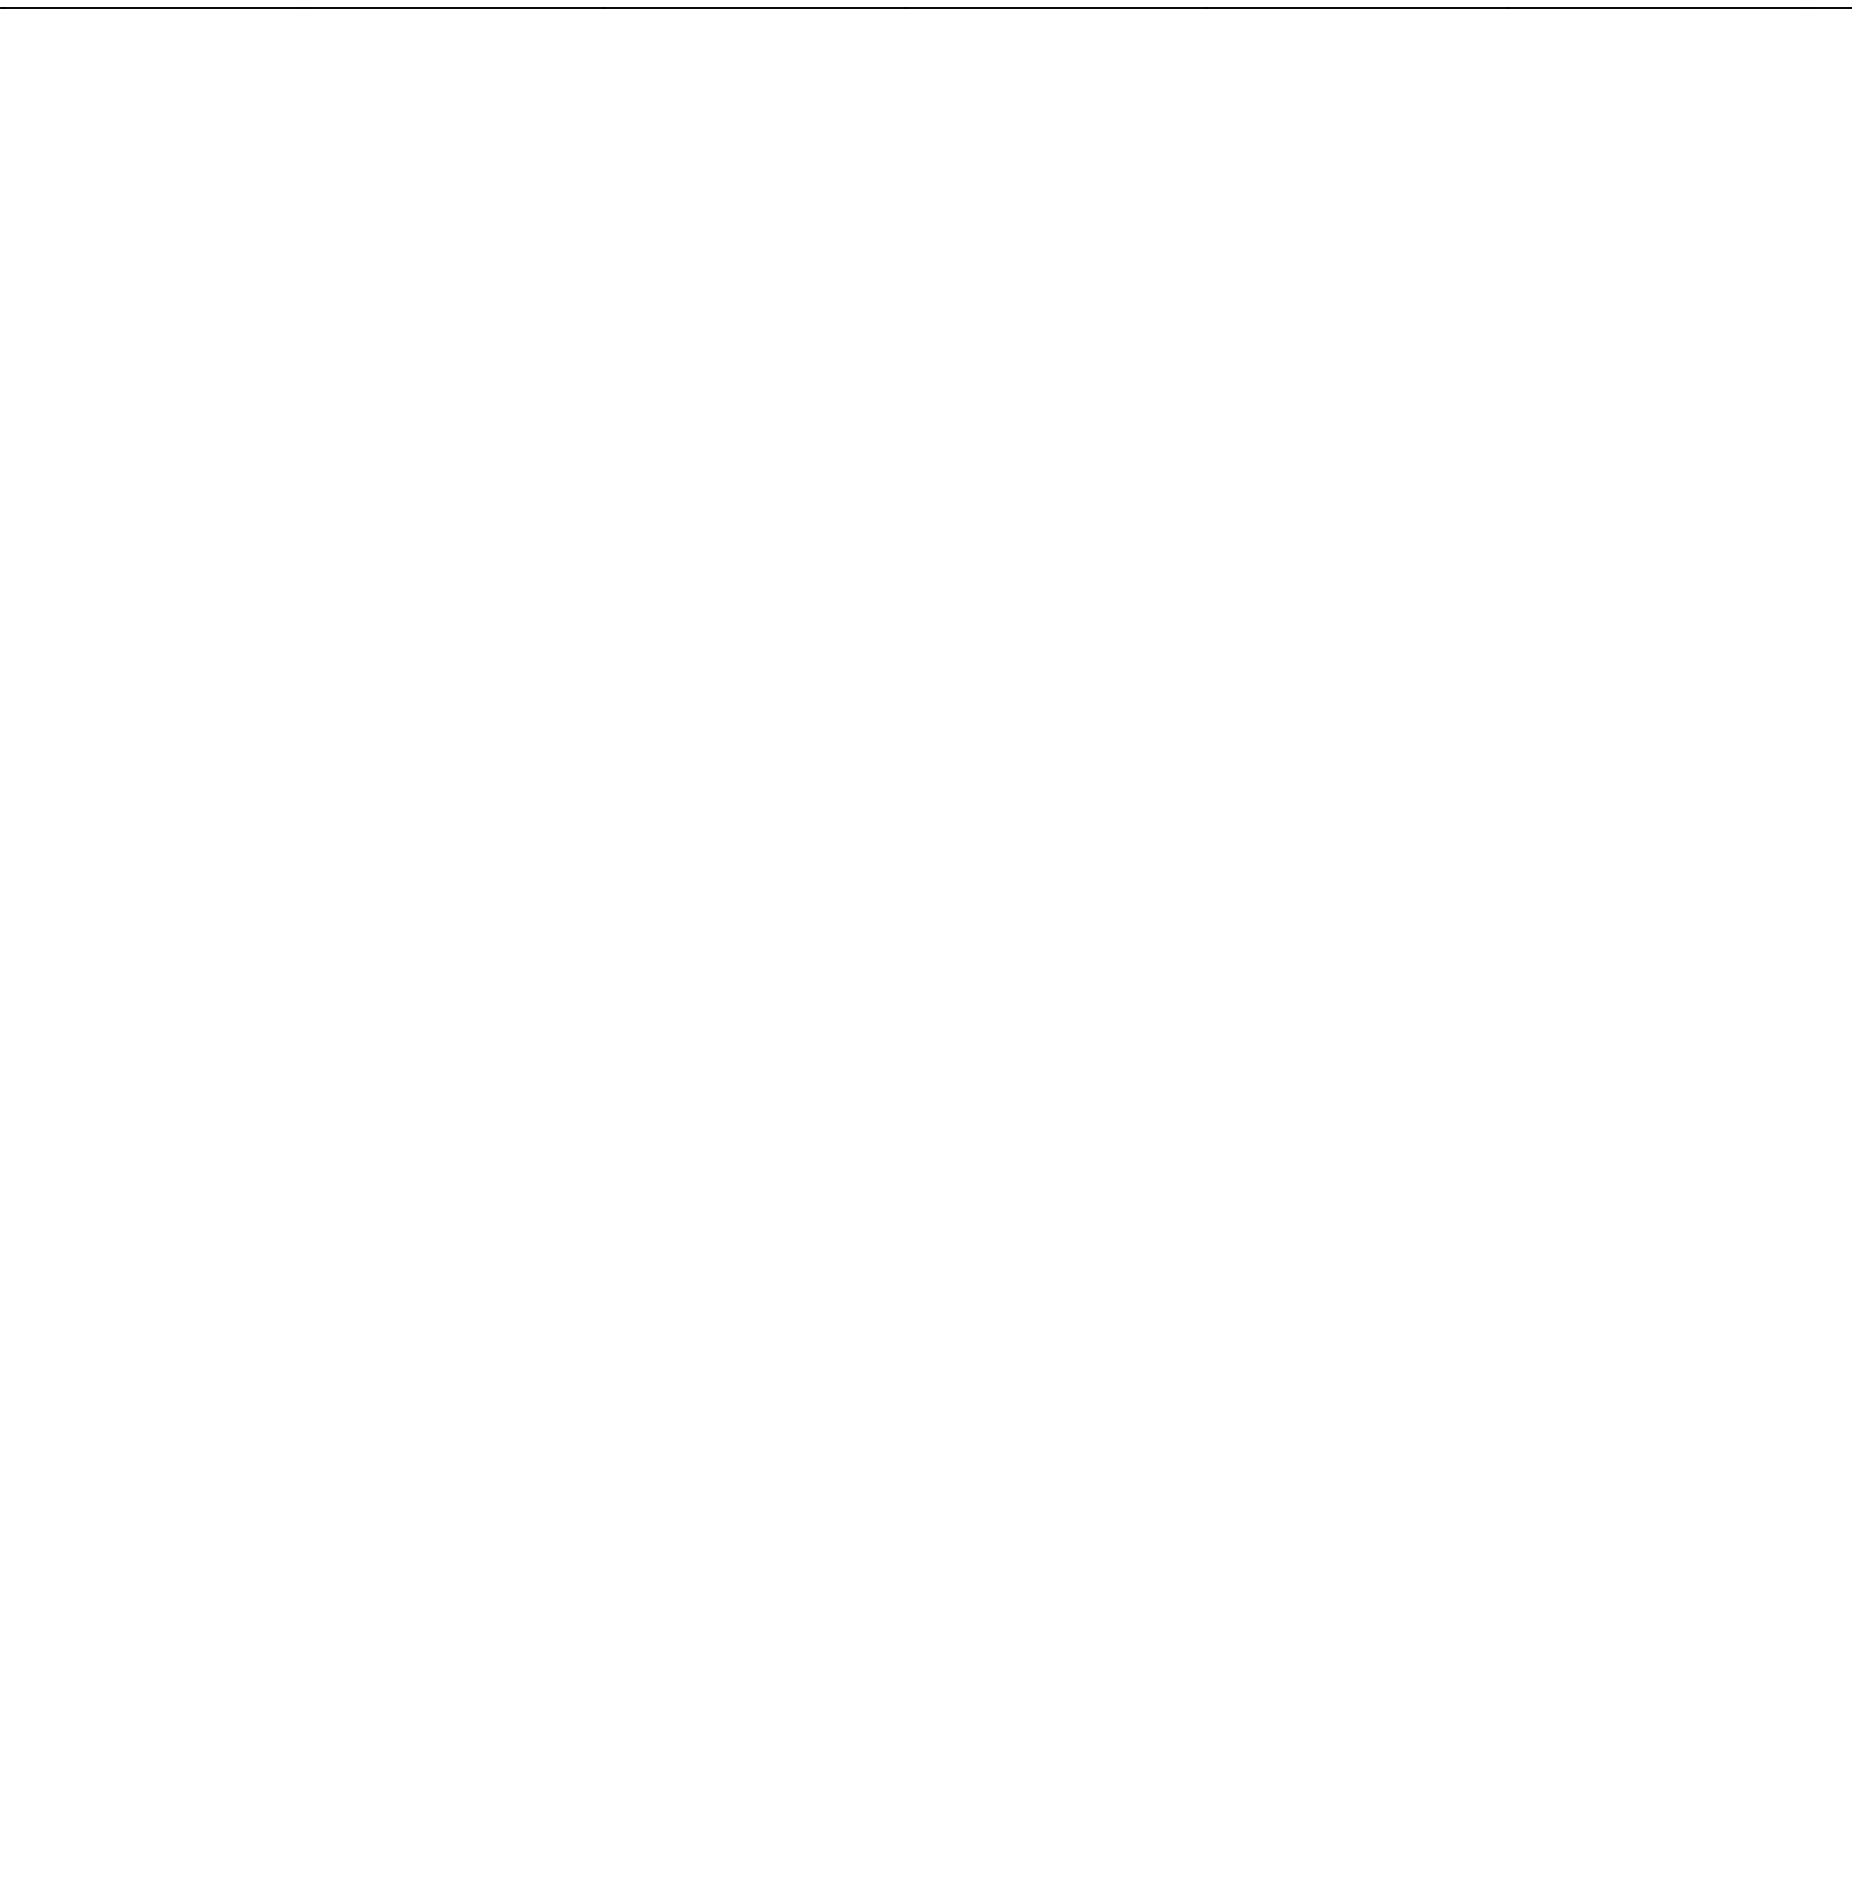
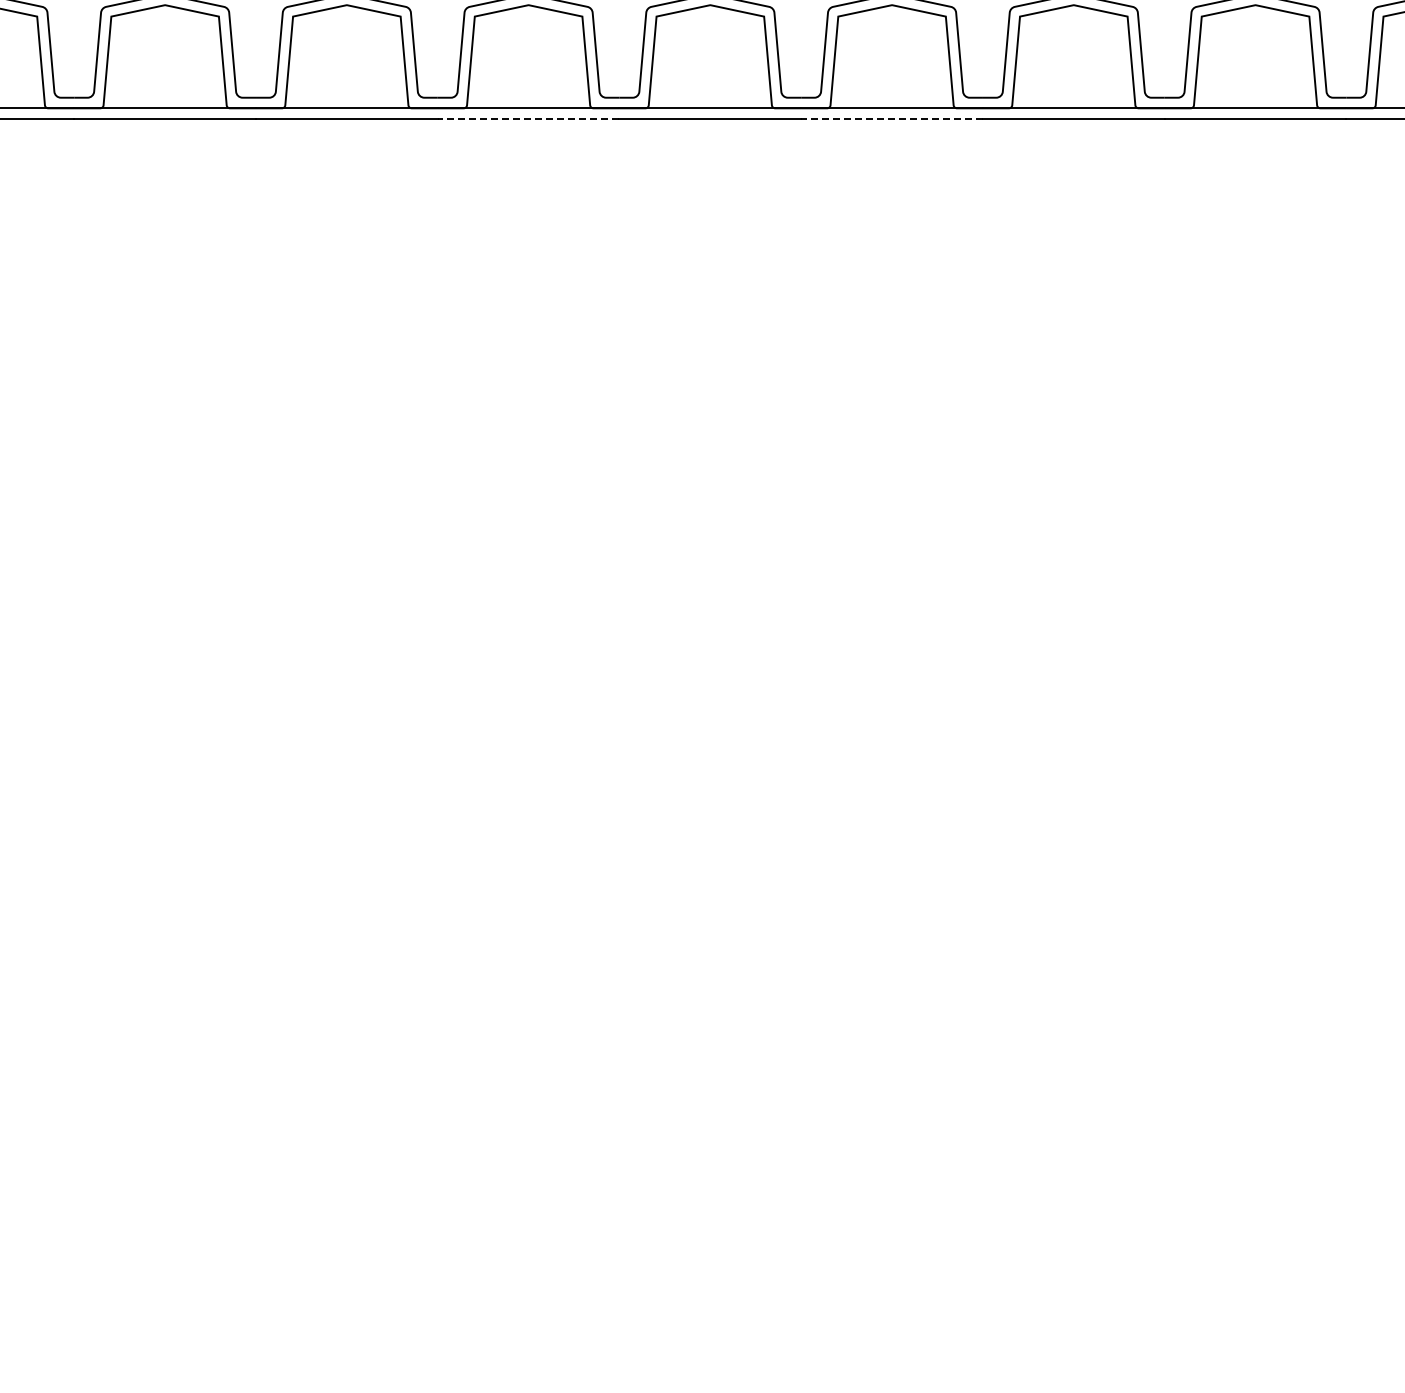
line: (1055, 7) -> (528, 118), solid -> dashed
line: (1657, 7) -> (892, 118), solid -> dashed

